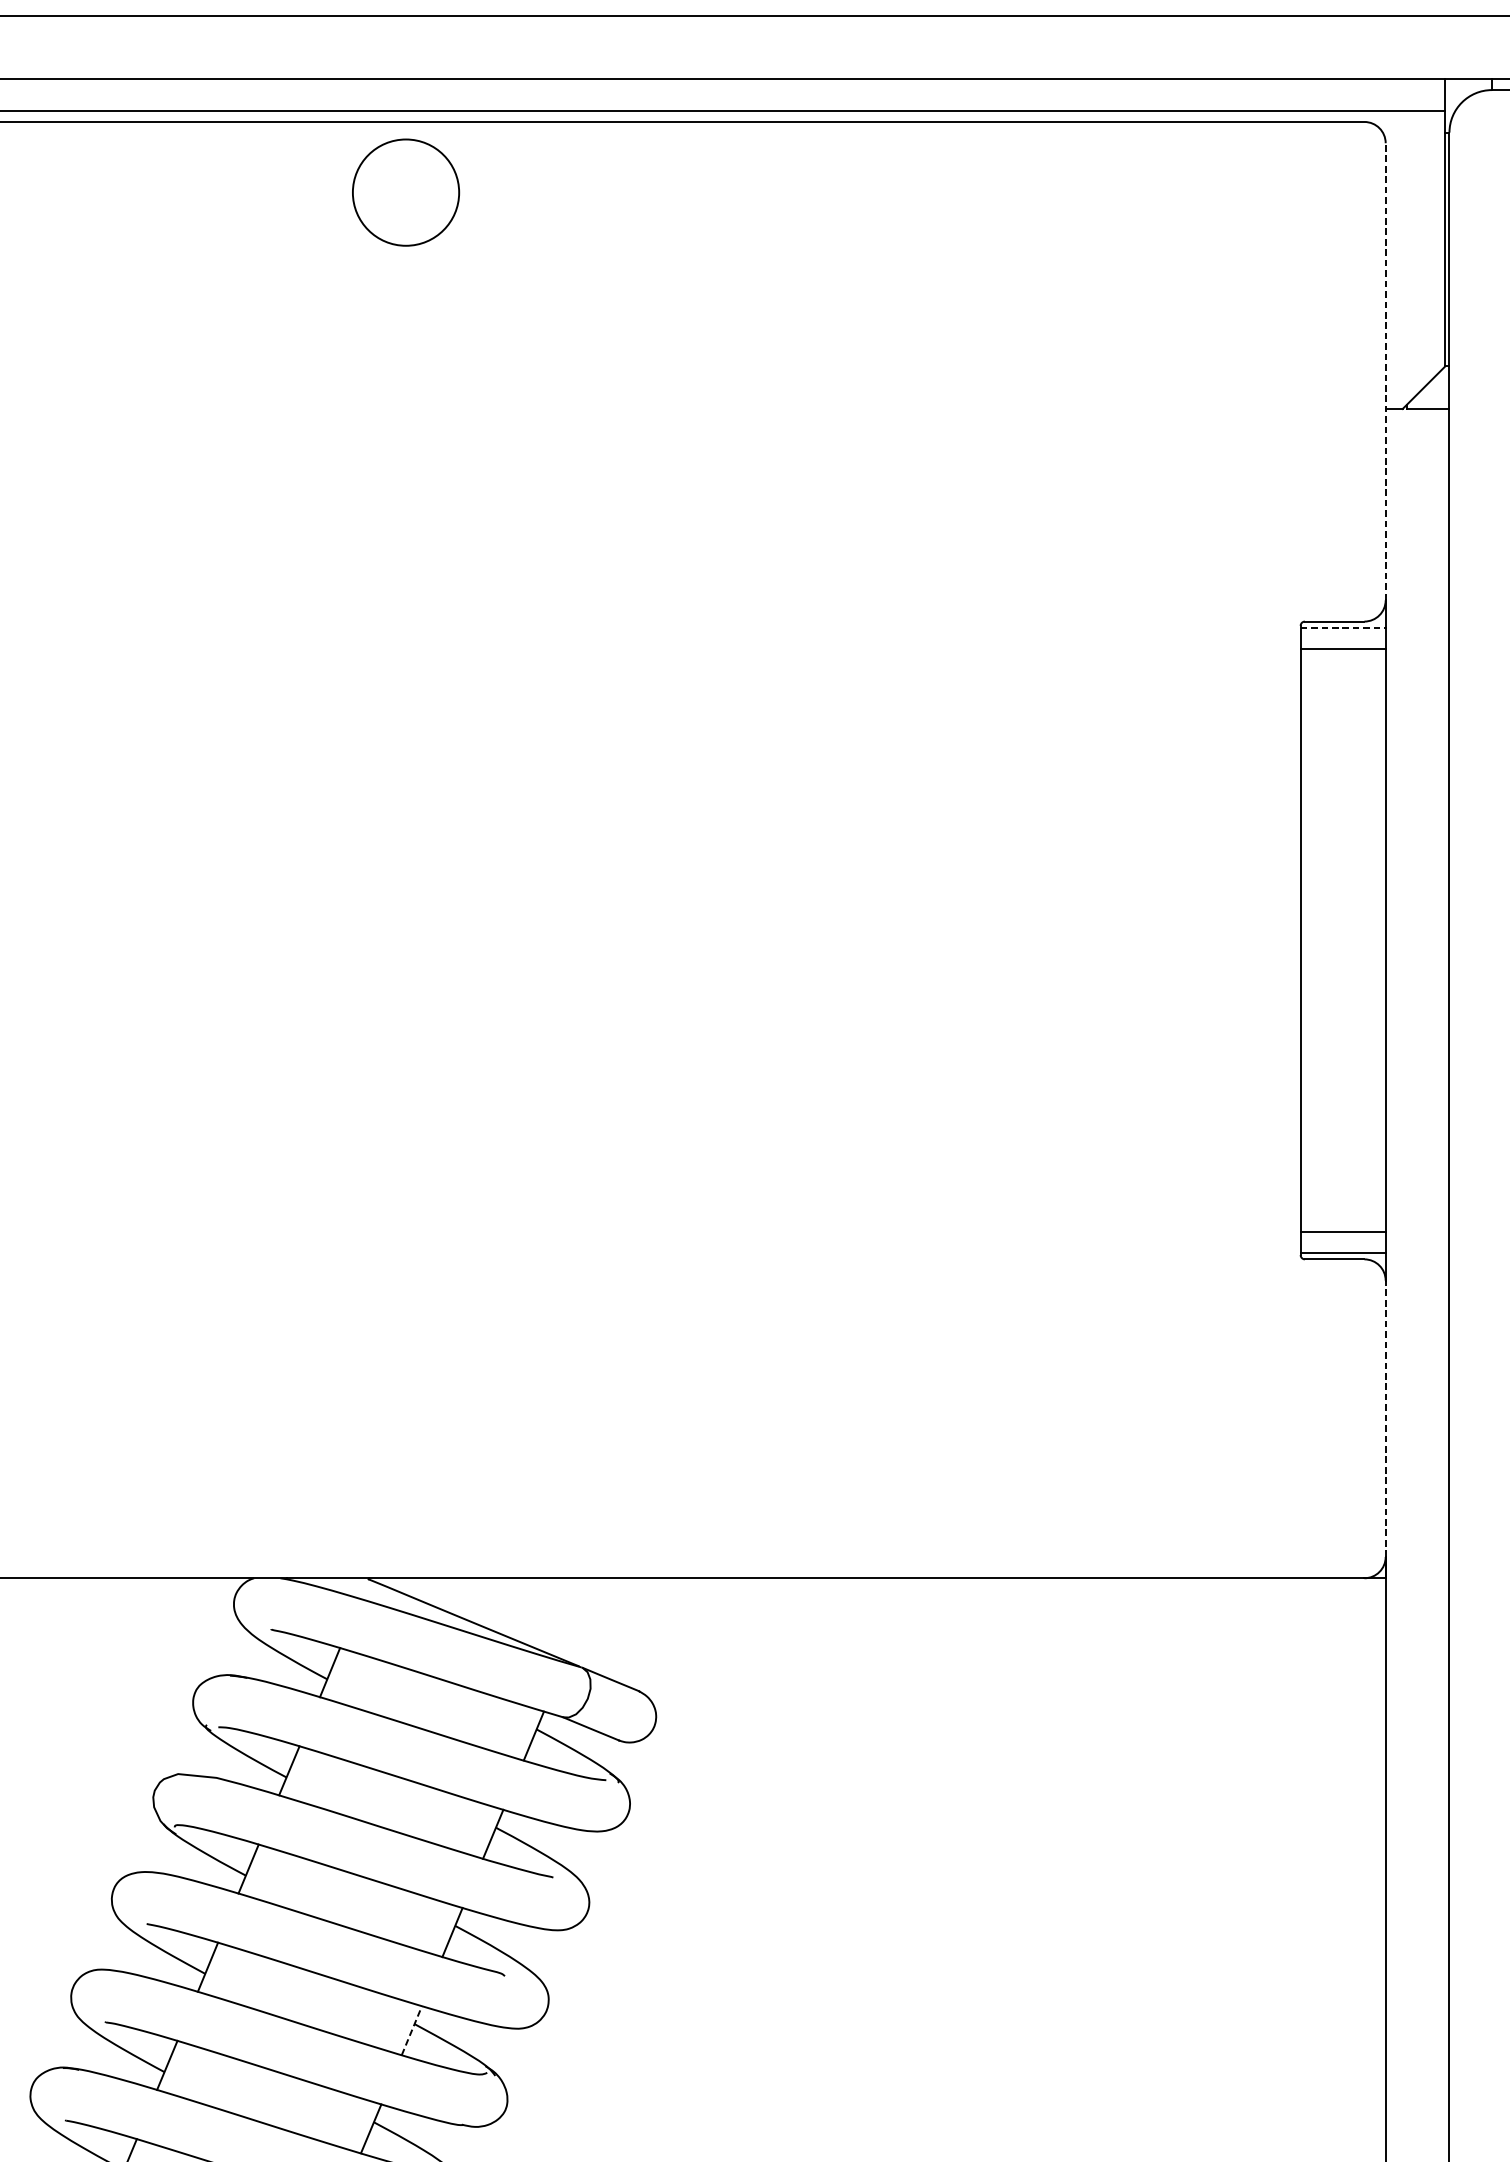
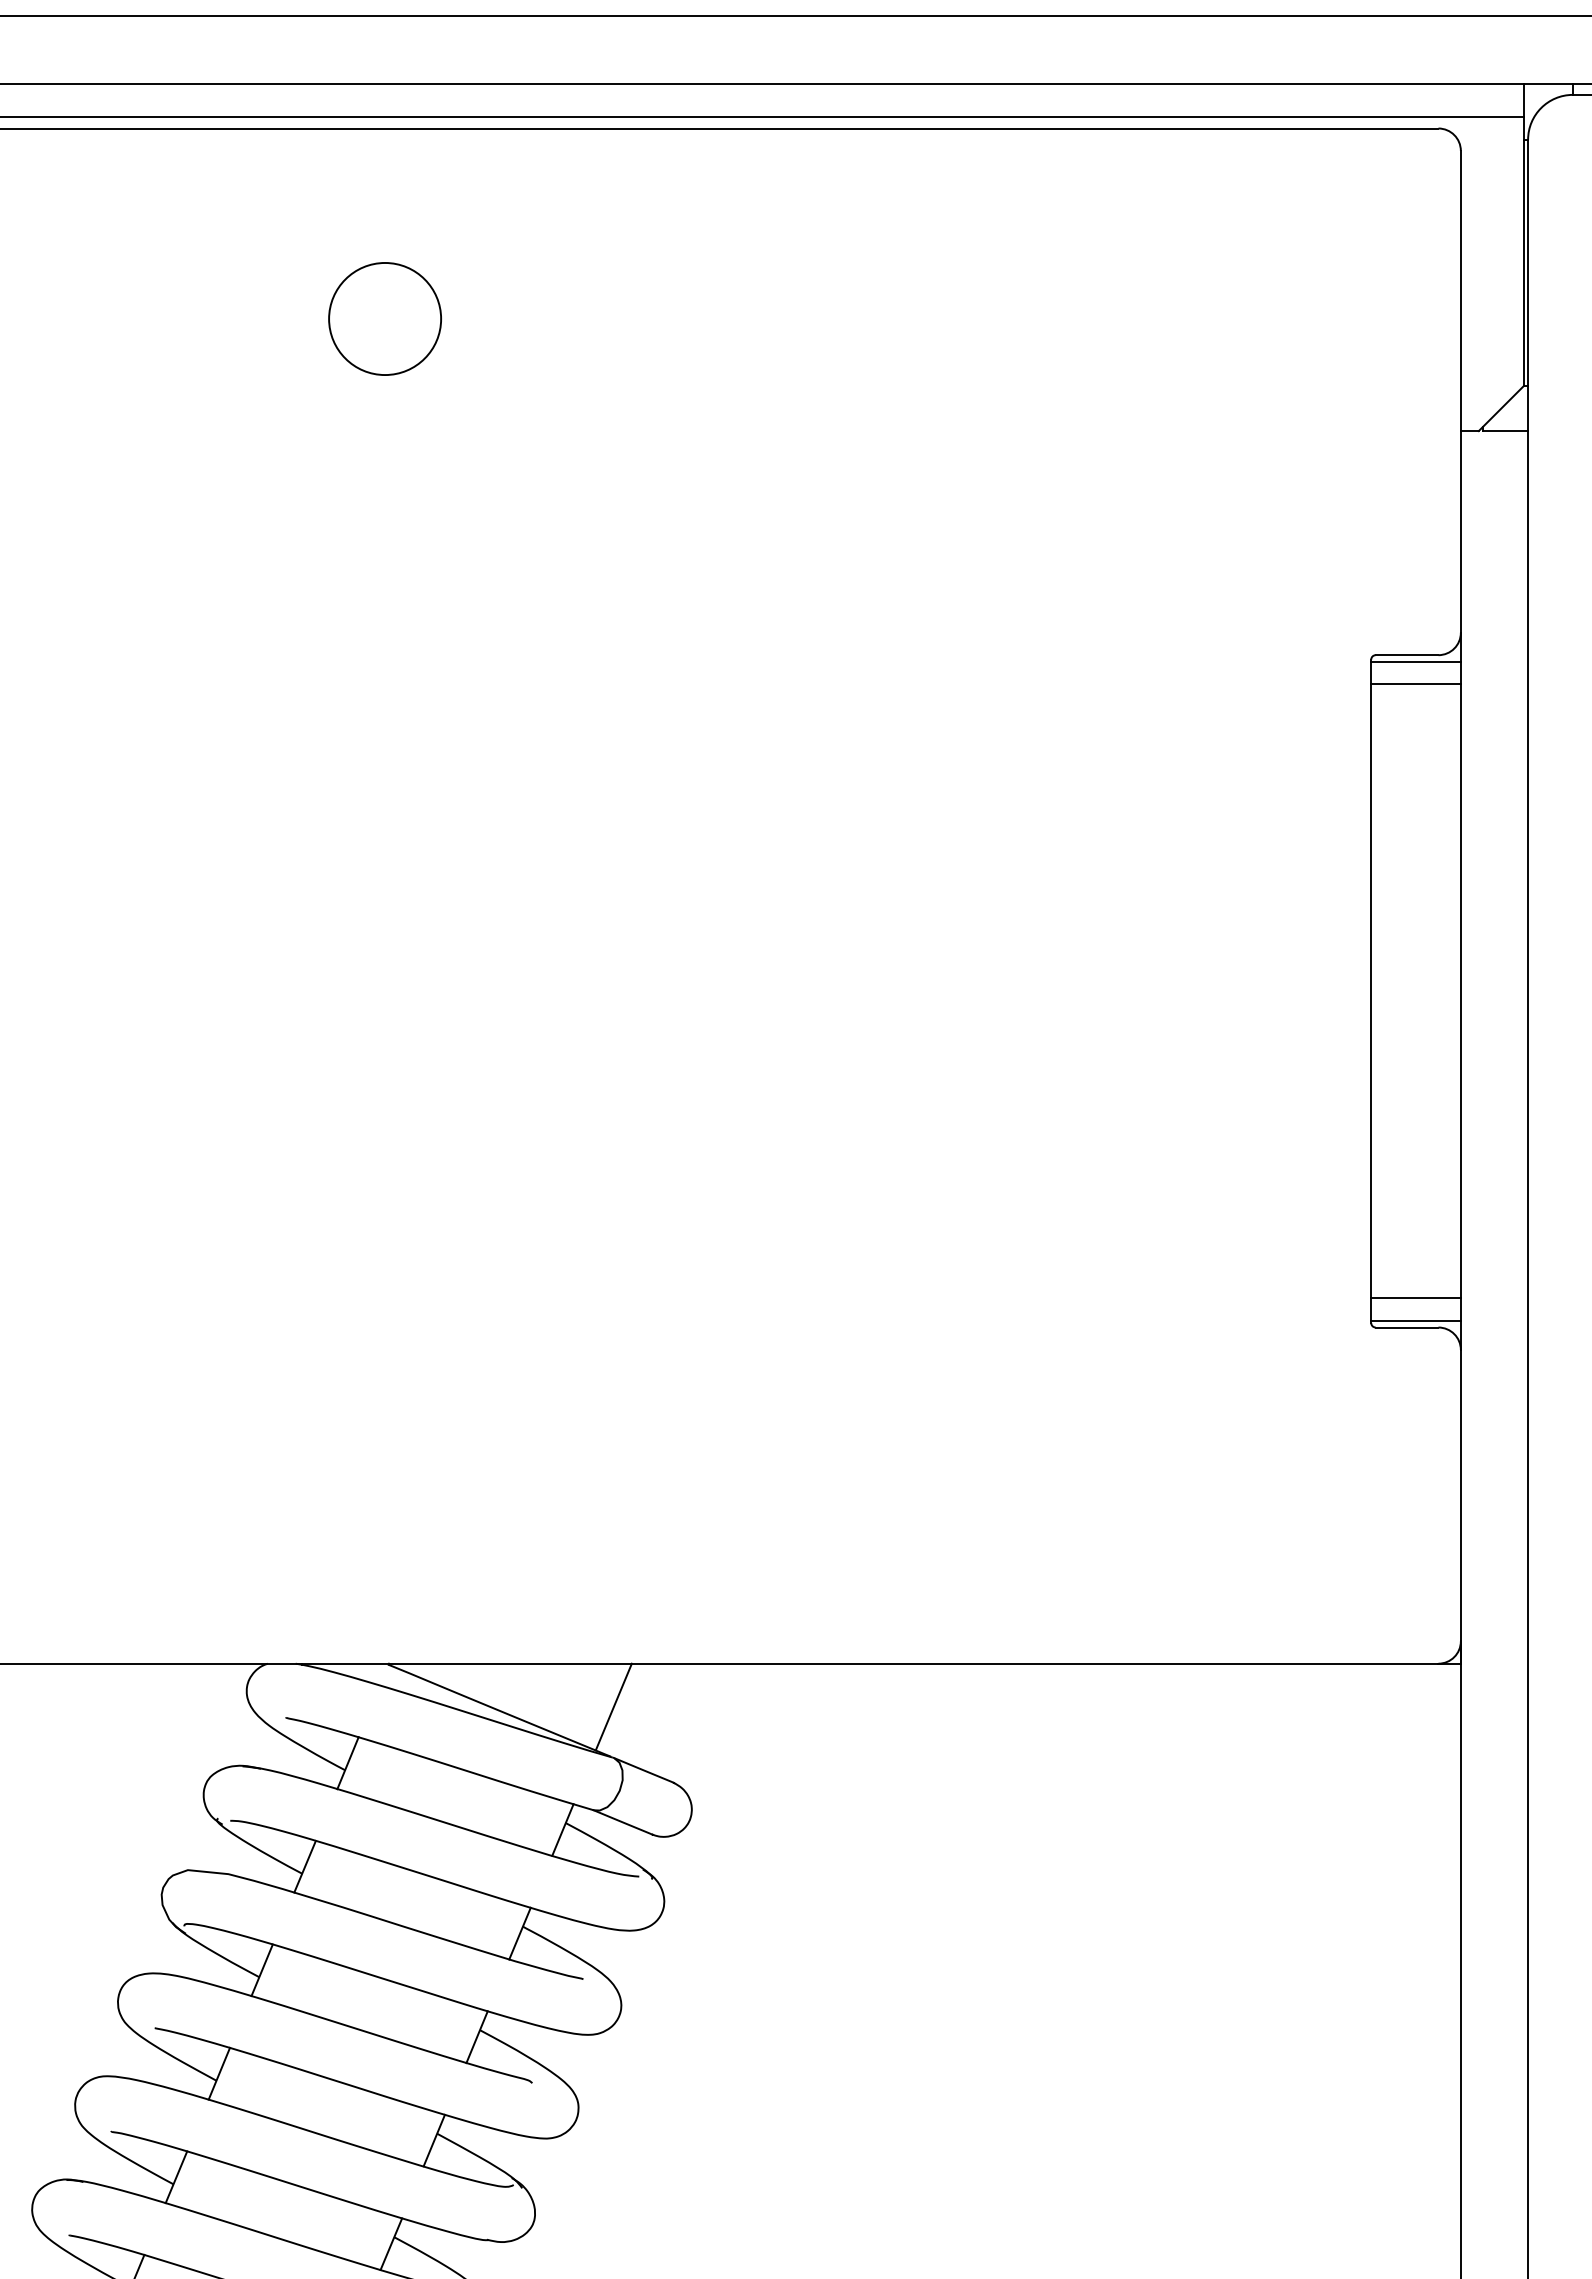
circle: (405, 192) -> (384, 318), moved
line: (1385, 371) -> (1460, 391), dashed -> solid
line: (1343, 627) -> (1416, 661), dashed -> solid
line: (1385, 1418) -> (1460, 1495), dashed -> solid
line: (581, 1618) -> (613, 1706), added
line: (412, 2030) -> (434, 2140), dashed -> solid

